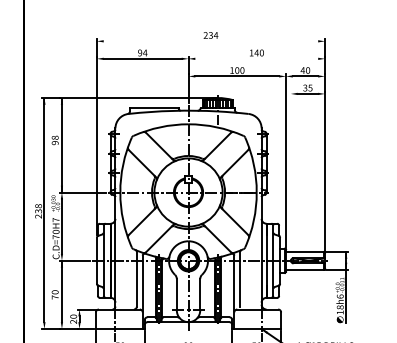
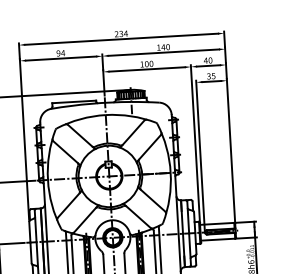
line: (210, 41) -> (121, 39), added
line: (256, 58) -> (163, 52), added
line: (290, 175) -> (200, 155), added

